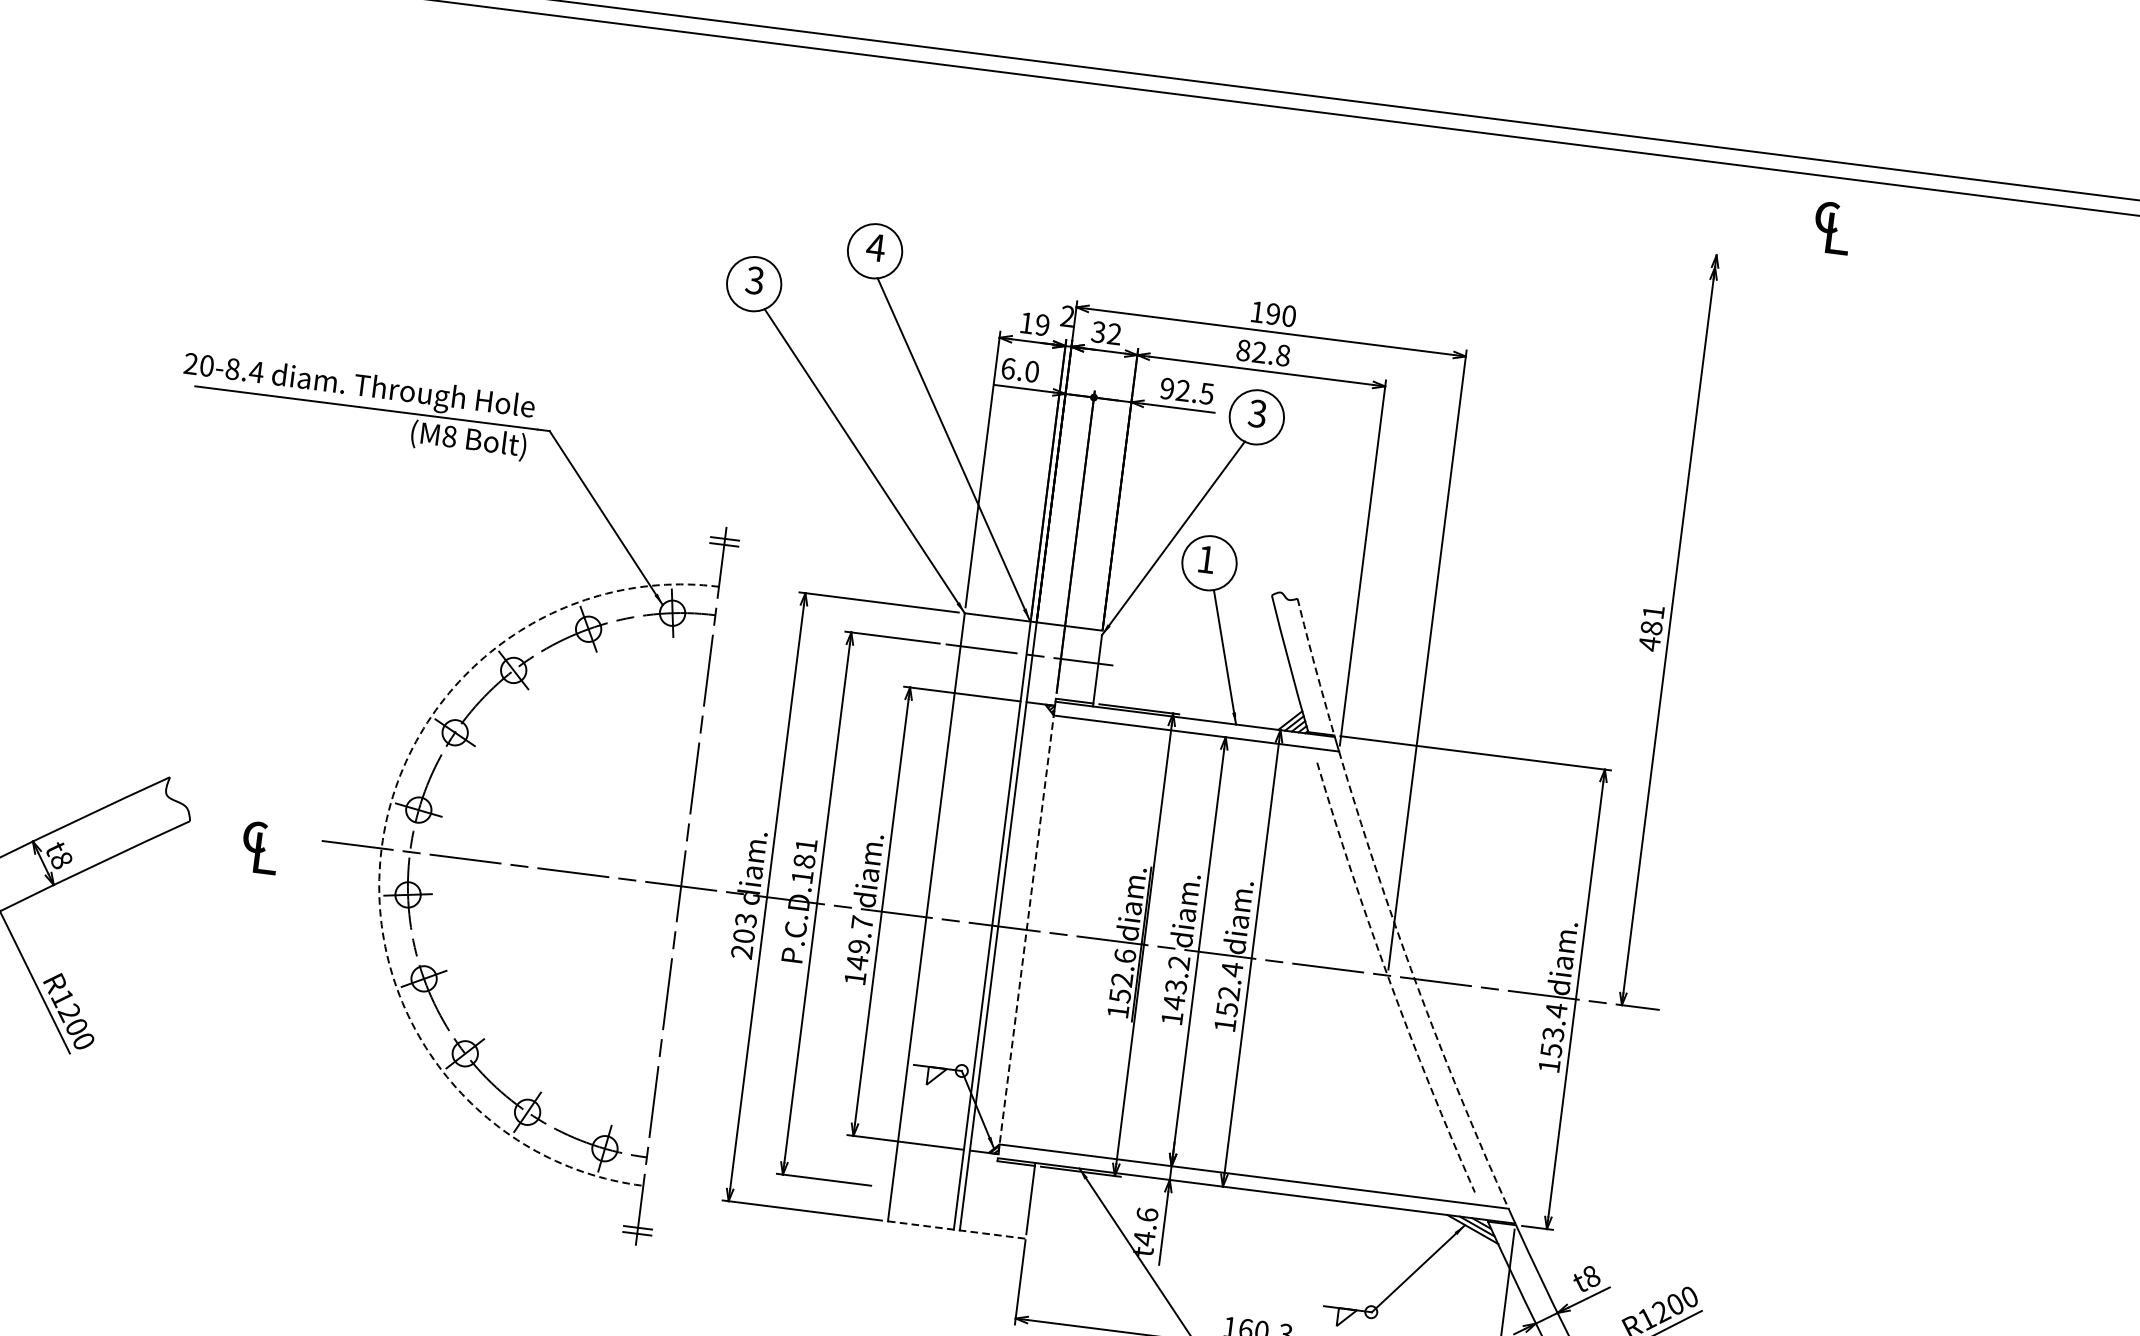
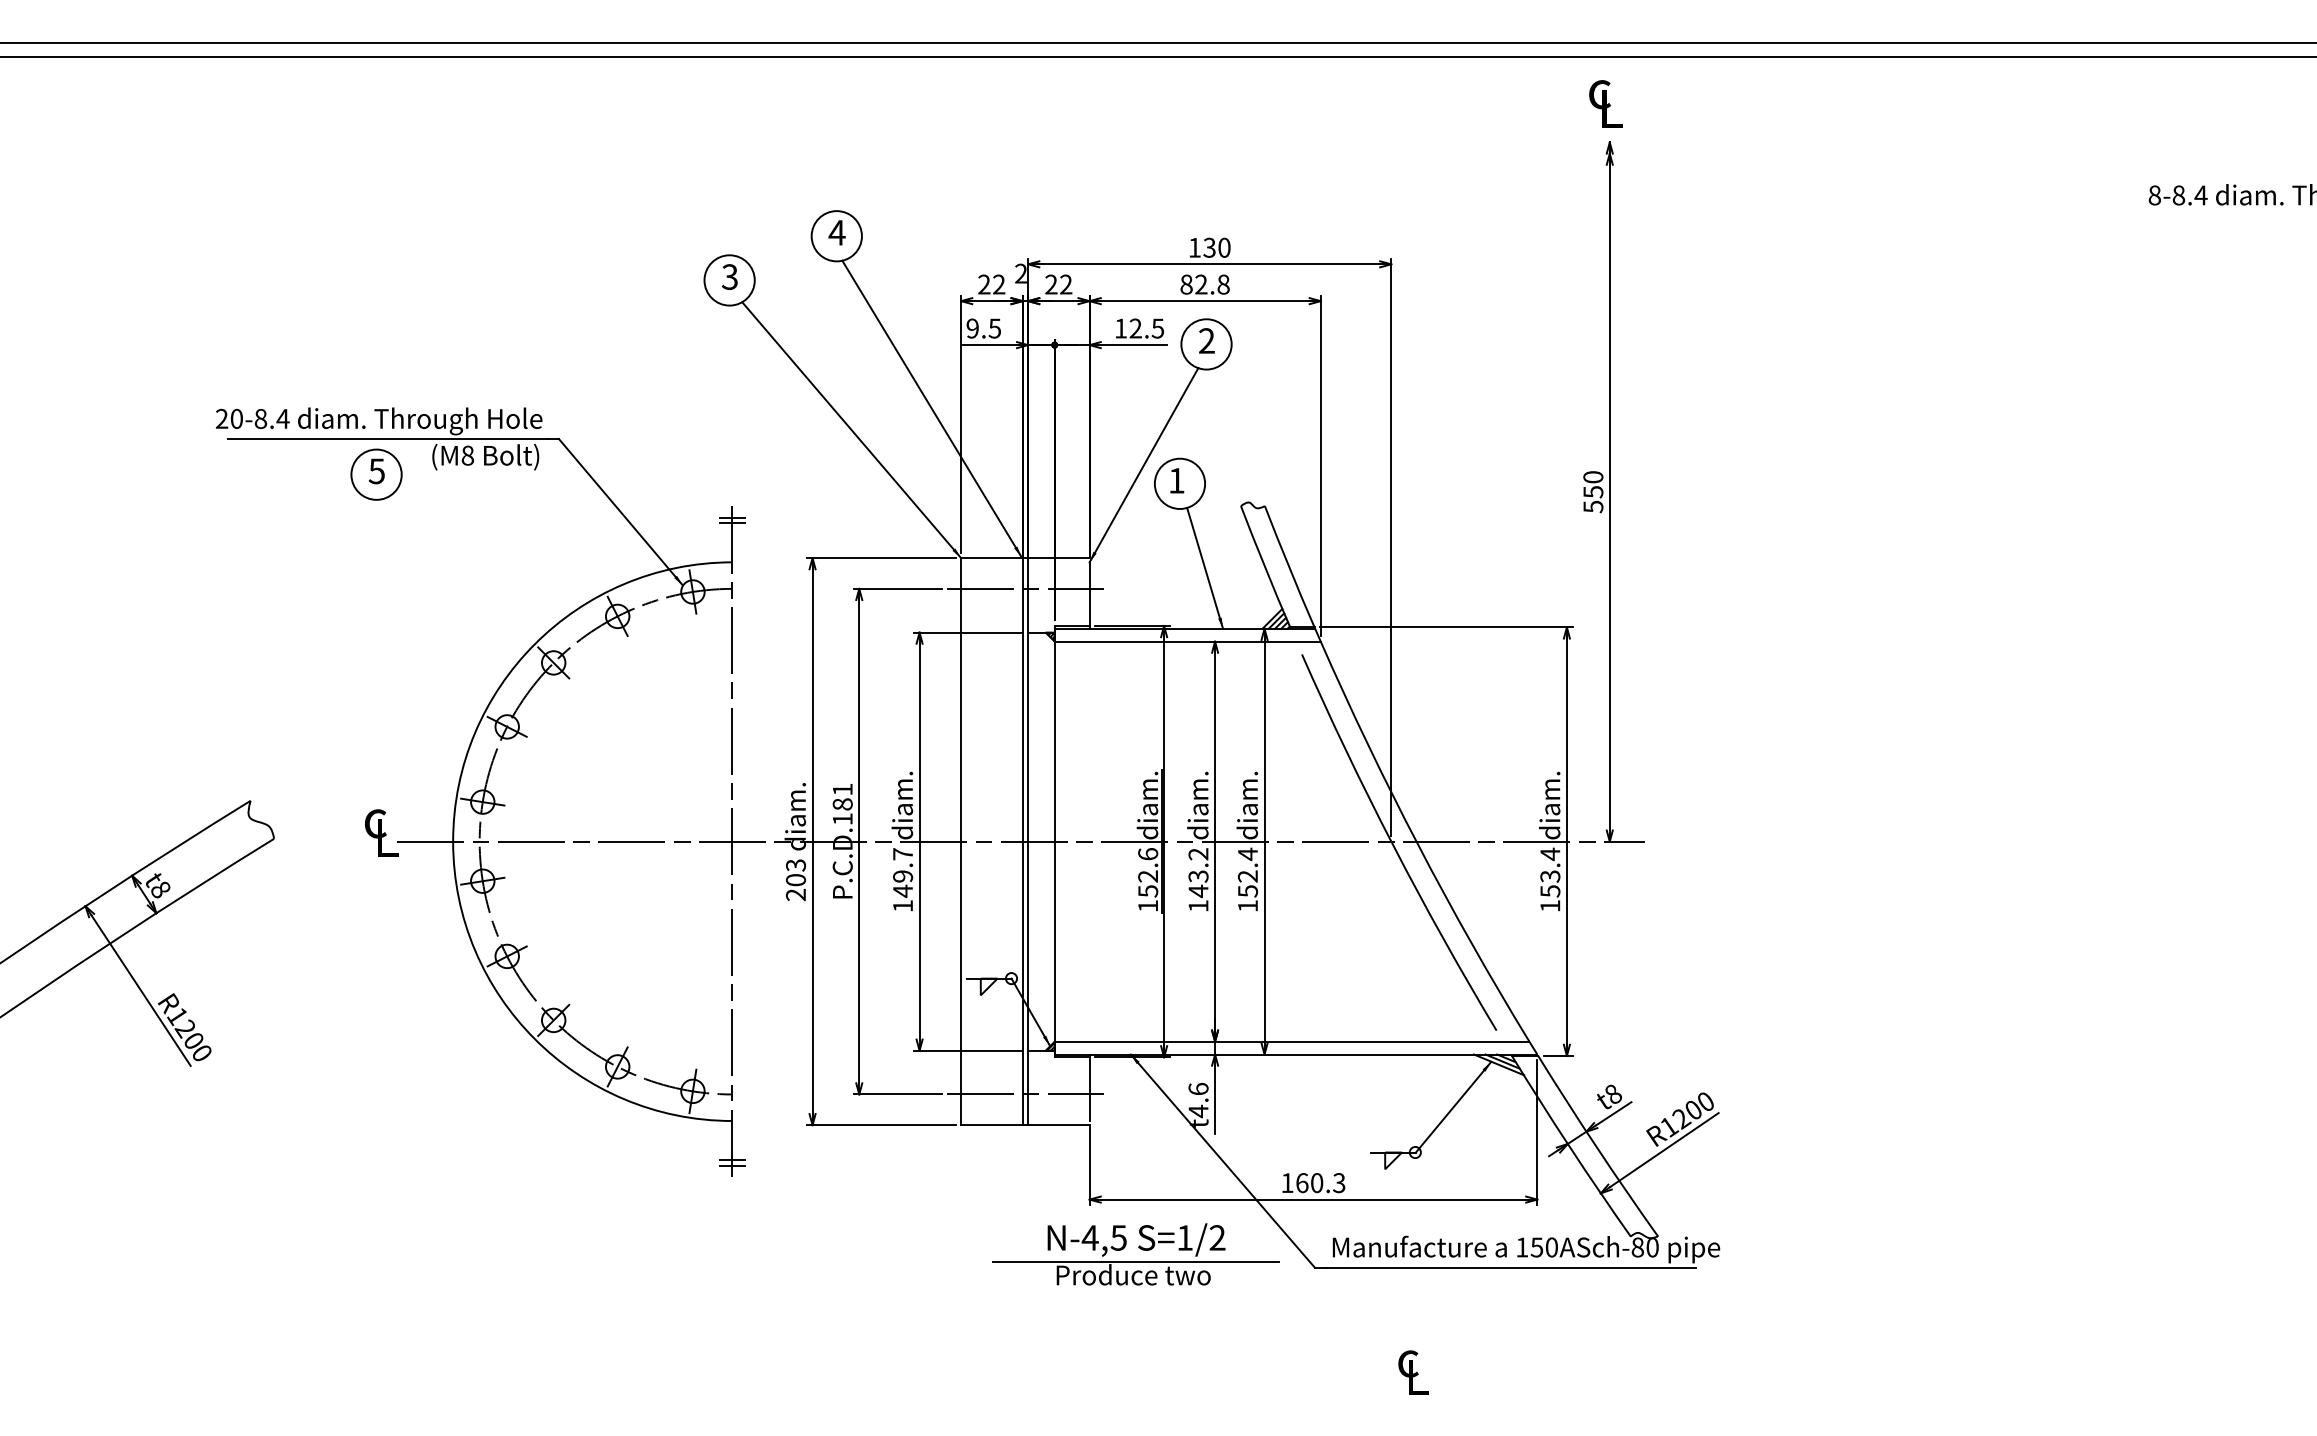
text: (1832, 227) -> (1605, 103), moved
text: (1273, 313) -> (1209, 247), 190 -> 130
text: (1034, 323) -> (991, 284), 19 -> 22
text: (1098, 332) -> (1051, 284), 32 -> 22
text: (1019, 370) -> (983, 328), 6.0 -> 9.5
text: (1166, 388) -> (1120, 328), 92.5 -> 12.5
text: (1257, 413) -> (1206, 340), 3 -> 2
part: (349, 444) -> (376, 474), added
text: (1651, 628) -> (1593, 492), 481 -> 550
arc: (1315, 667) -> (1289, 567), dashed -> solid
text: (260, 847) -> (381, 832), moved
arc: (382, 848) -> (453, 841), dashed -> solid
line: (1026, 929) -> (1054, 841), dashed -> solid
arc: (1389, 979) -> (1393, 845), dashed -> solid
arc: (1416, 983) -> (1418, 845), dashed -> solid
line: (961, 1197) -> (1025, 1094), added
line: (956, 1230) -> (1025, 1125), dashed -> solid

